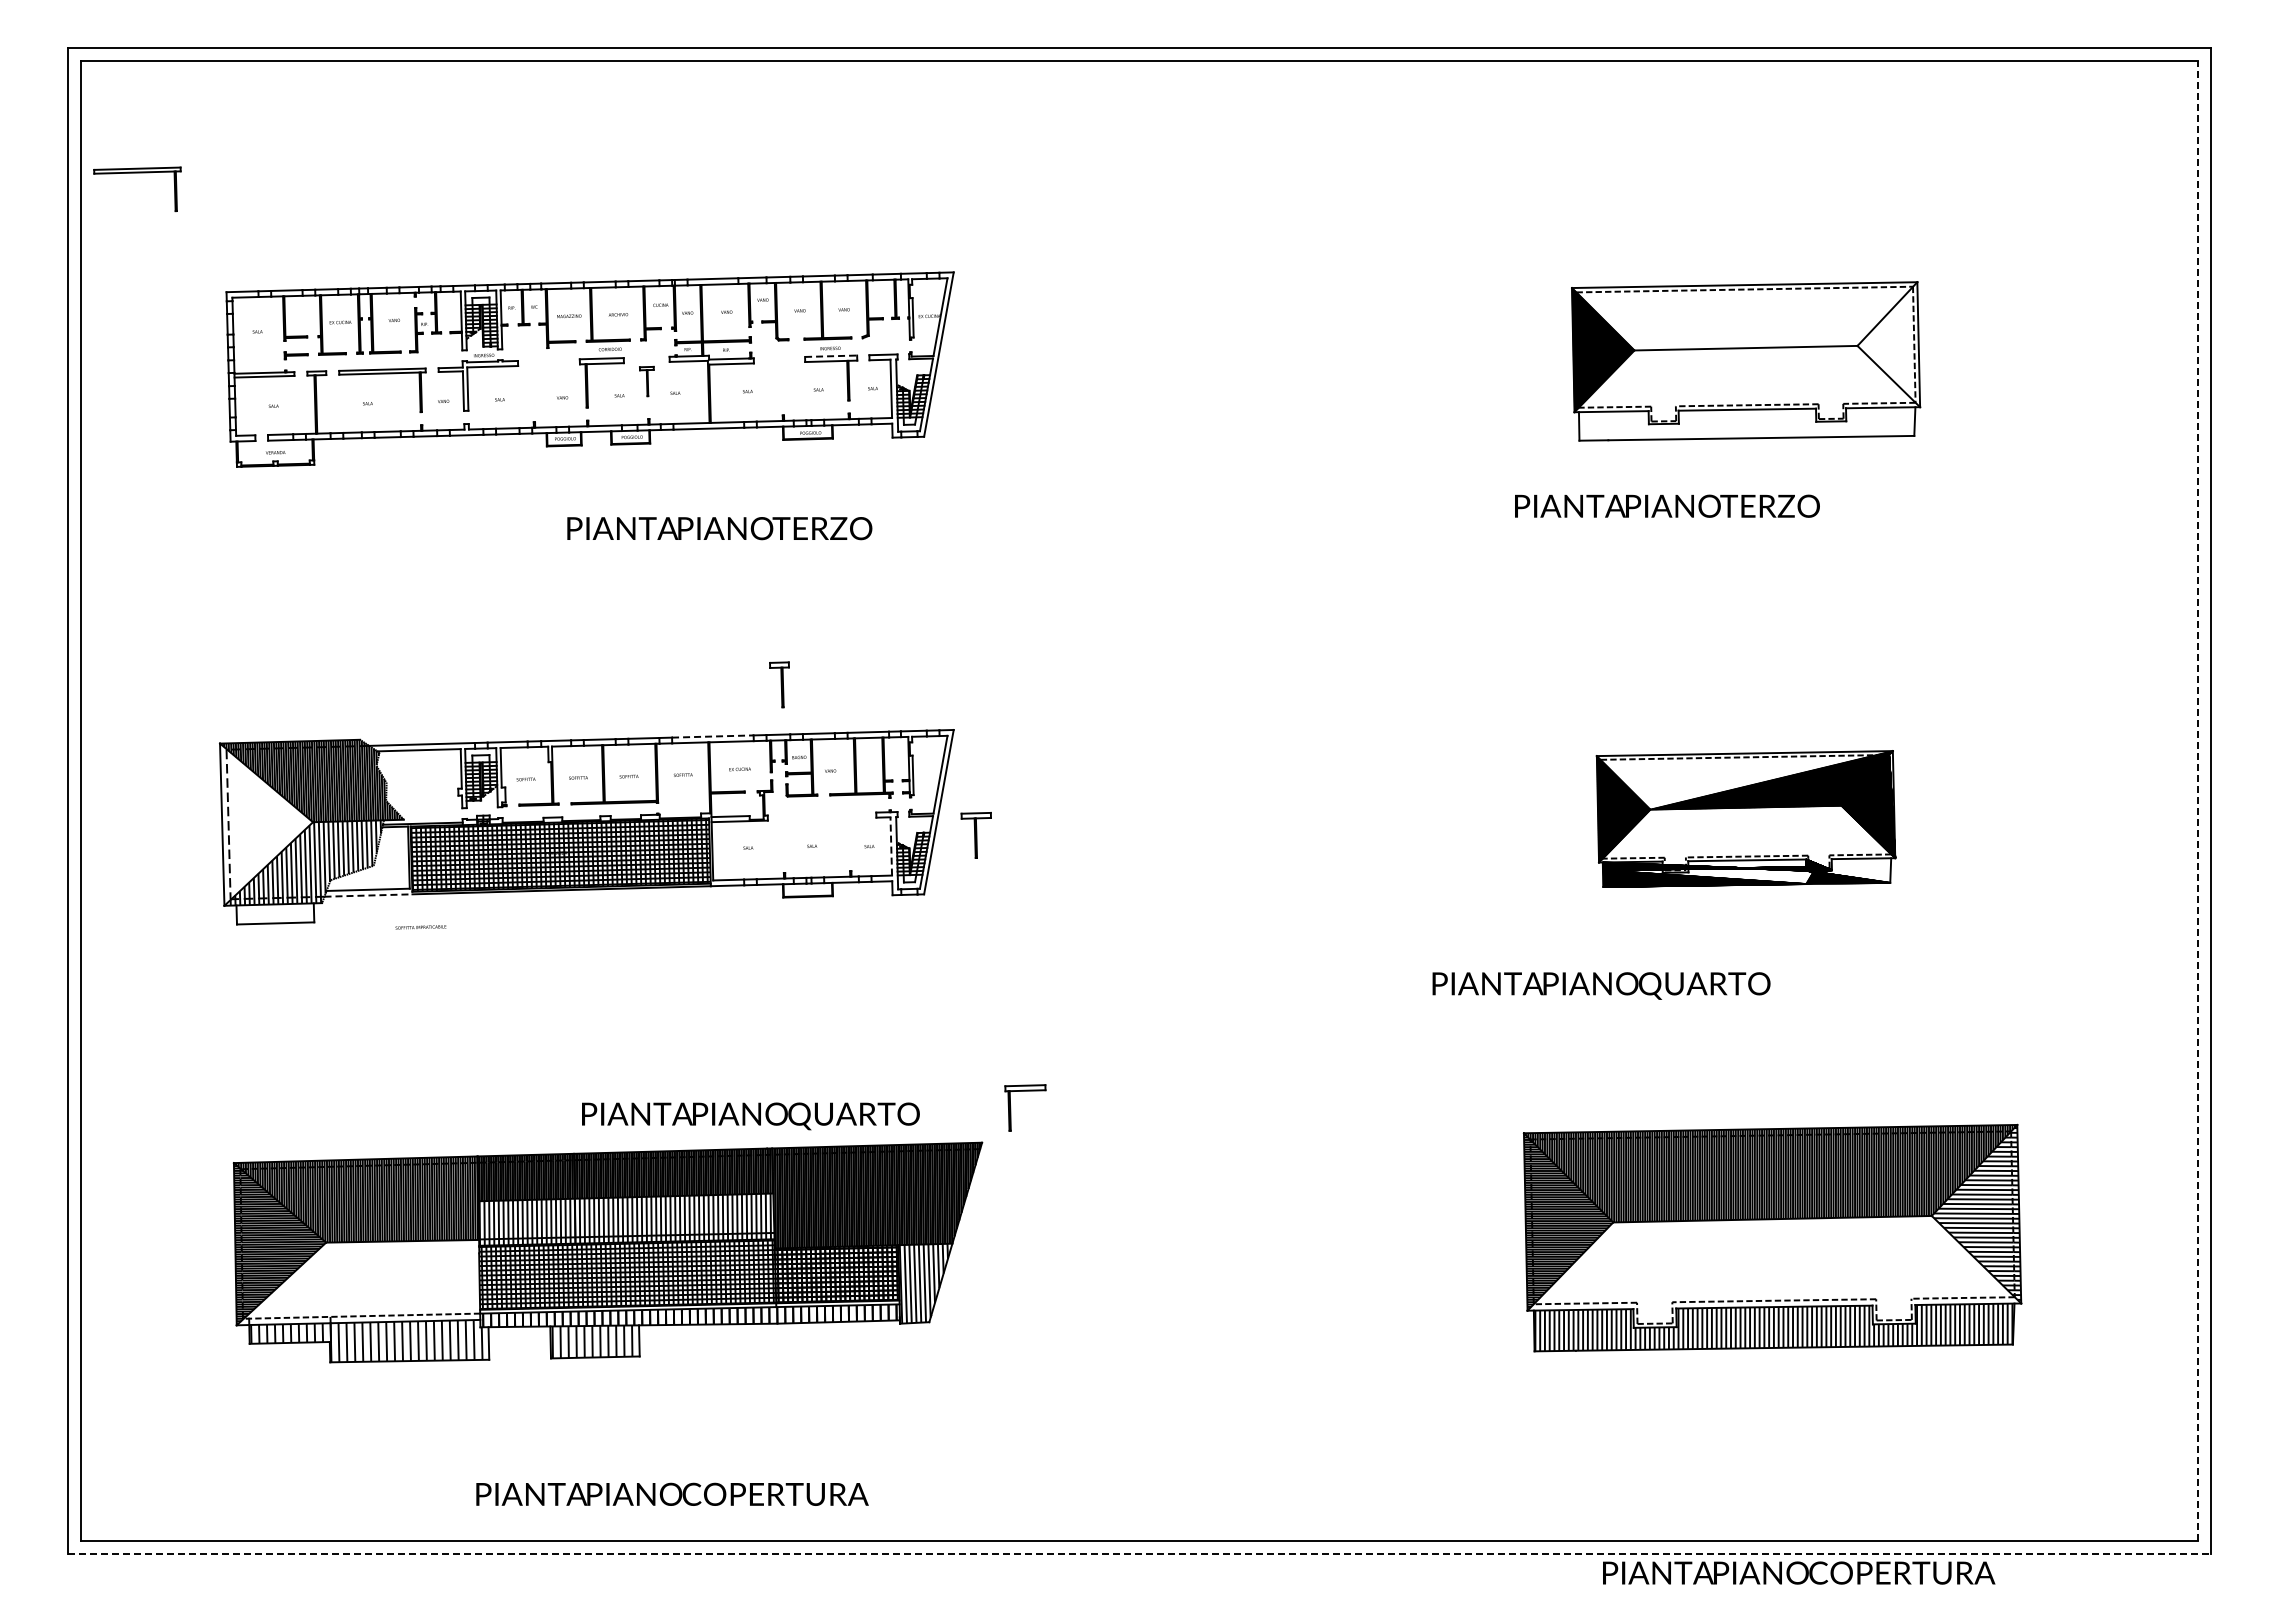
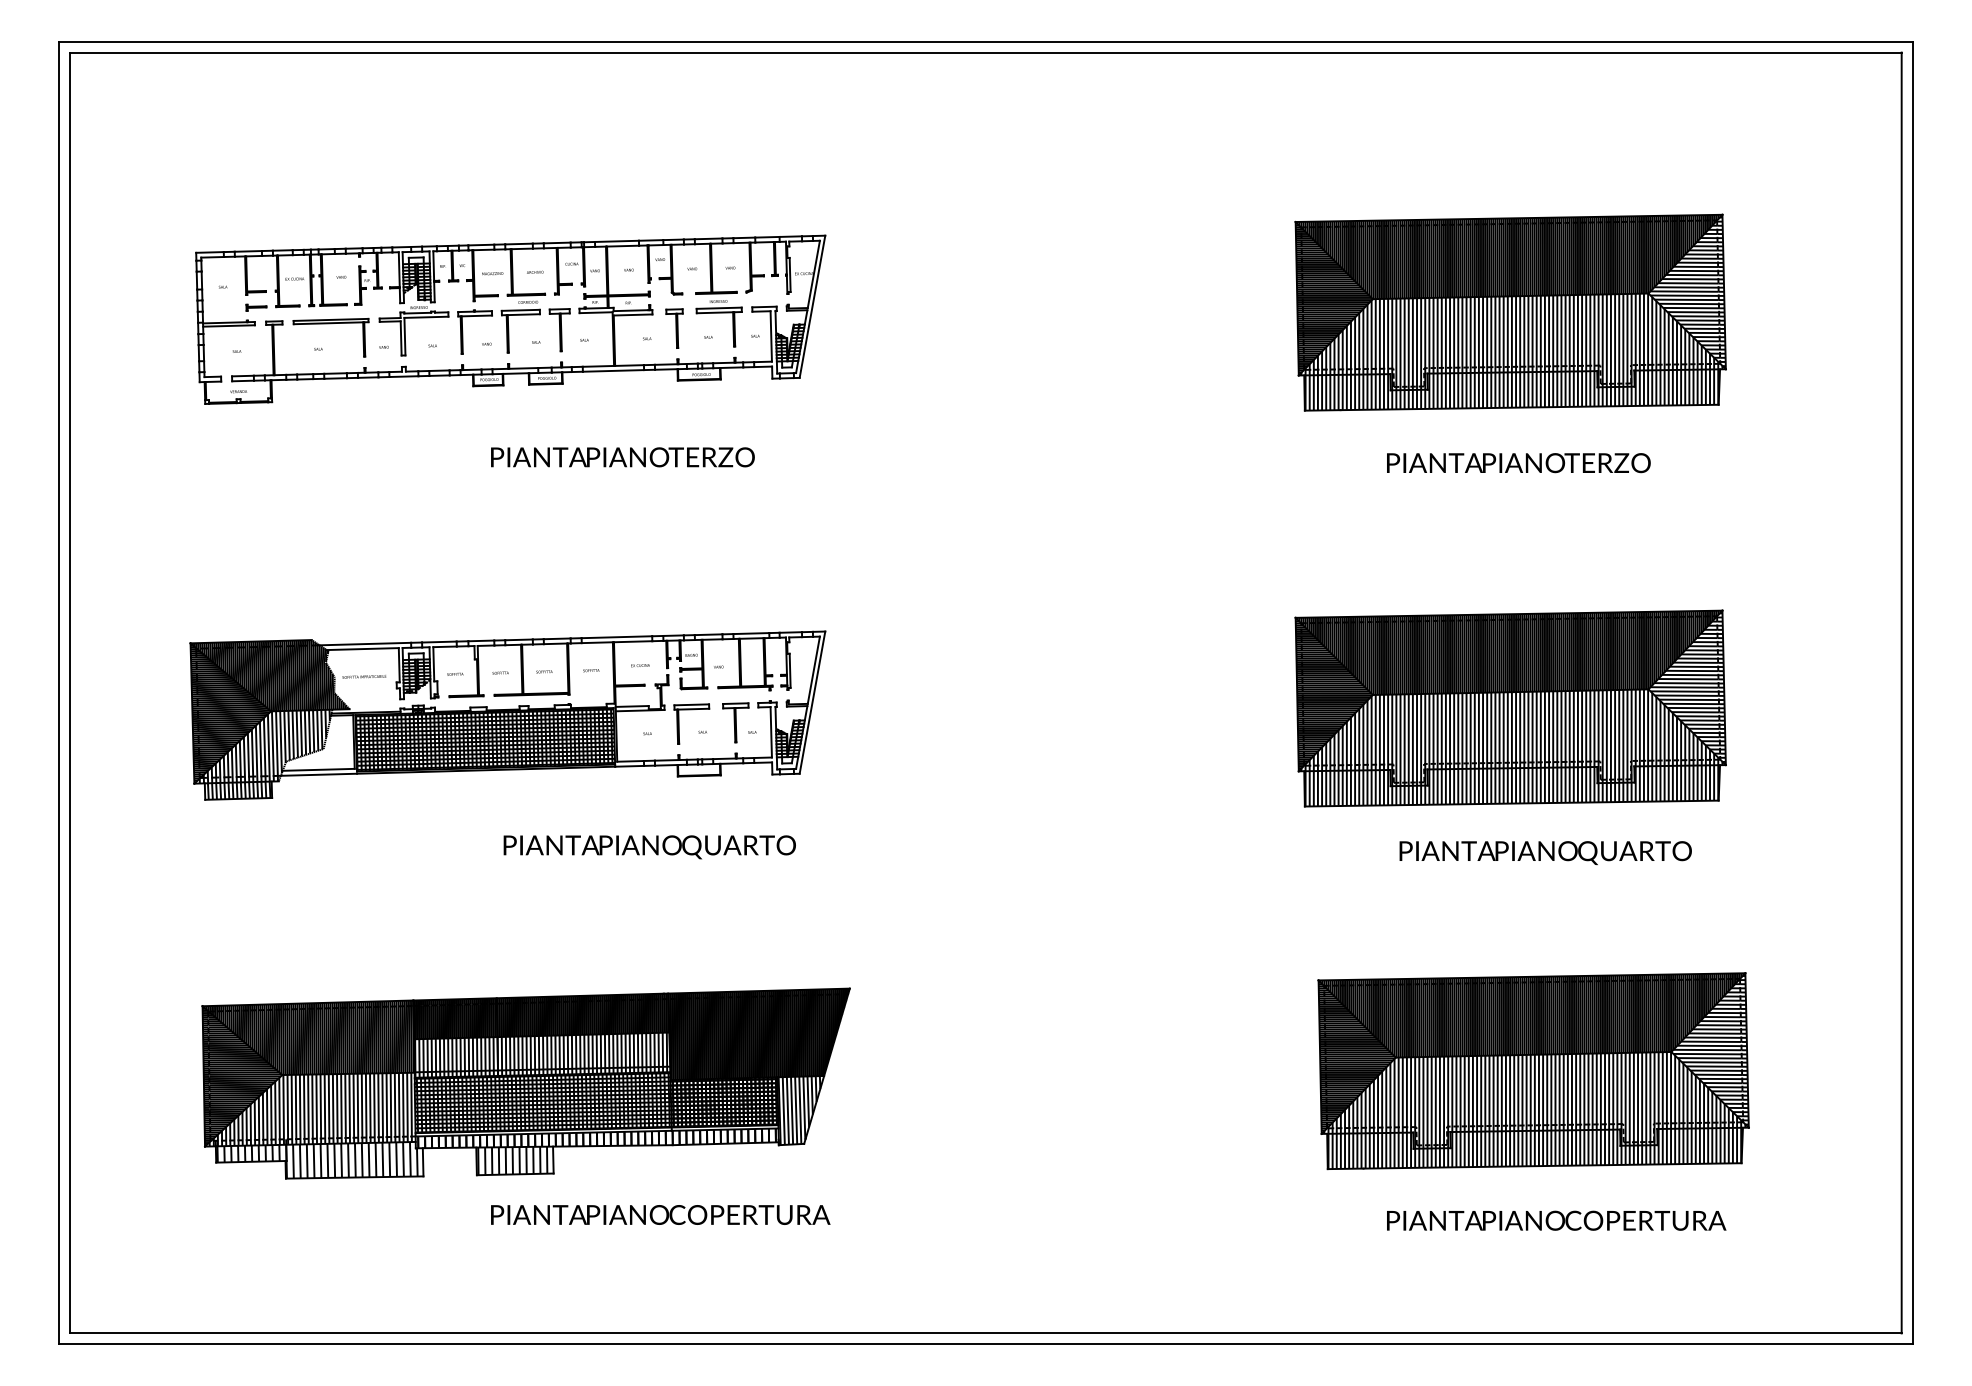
part: (137, 173) -> (119, 150), removed
line: (831, 356) -> (719, 308), dashed -> solid
part: (1745, 361) -> (1510, 312), size x1.43
part: (646, 381) -> (559, 330), size x1.67
part: (534, 383) -> (462, 331), added
text: (1667, 505) -> (1518, 462), moved
part: (779, 684) -> (674, 328), moved
line: (712, 736) -> (616, 637), dashed -> solid
line: (2197, 800) -> (1901, 692), dashed -> solid
part: (1745, 818) -> (1510, 708), size x1.67
hatch: (266, 824) -> (230, 713), added
part: (975, 835) -> (735, 722), moved
line: (891, 845) -> (771, 731), dashed -> solid
line: (368, 895) -> (319, 774), dashed -> solid
hatch: (276, 913) -> (239, 790), added
text: (420, 927) -> (363, 676), moved
text: (1601, 985) -> (1545, 852), moved
part: (1011, 1107) -> (679, 723), moved
text: (750, 1116) -> (649, 847), moved
hatch: (1773, 1271) -> (1534, 1100), added
hatch: (356, 1282) -> (308, 1109), added
text: (672, 1493) -> (660, 1214), moved
line: (1139, 1553) -> (986, 1343), dashed -> solid
text: (1799, 1572) -> (1556, 1220), moved

